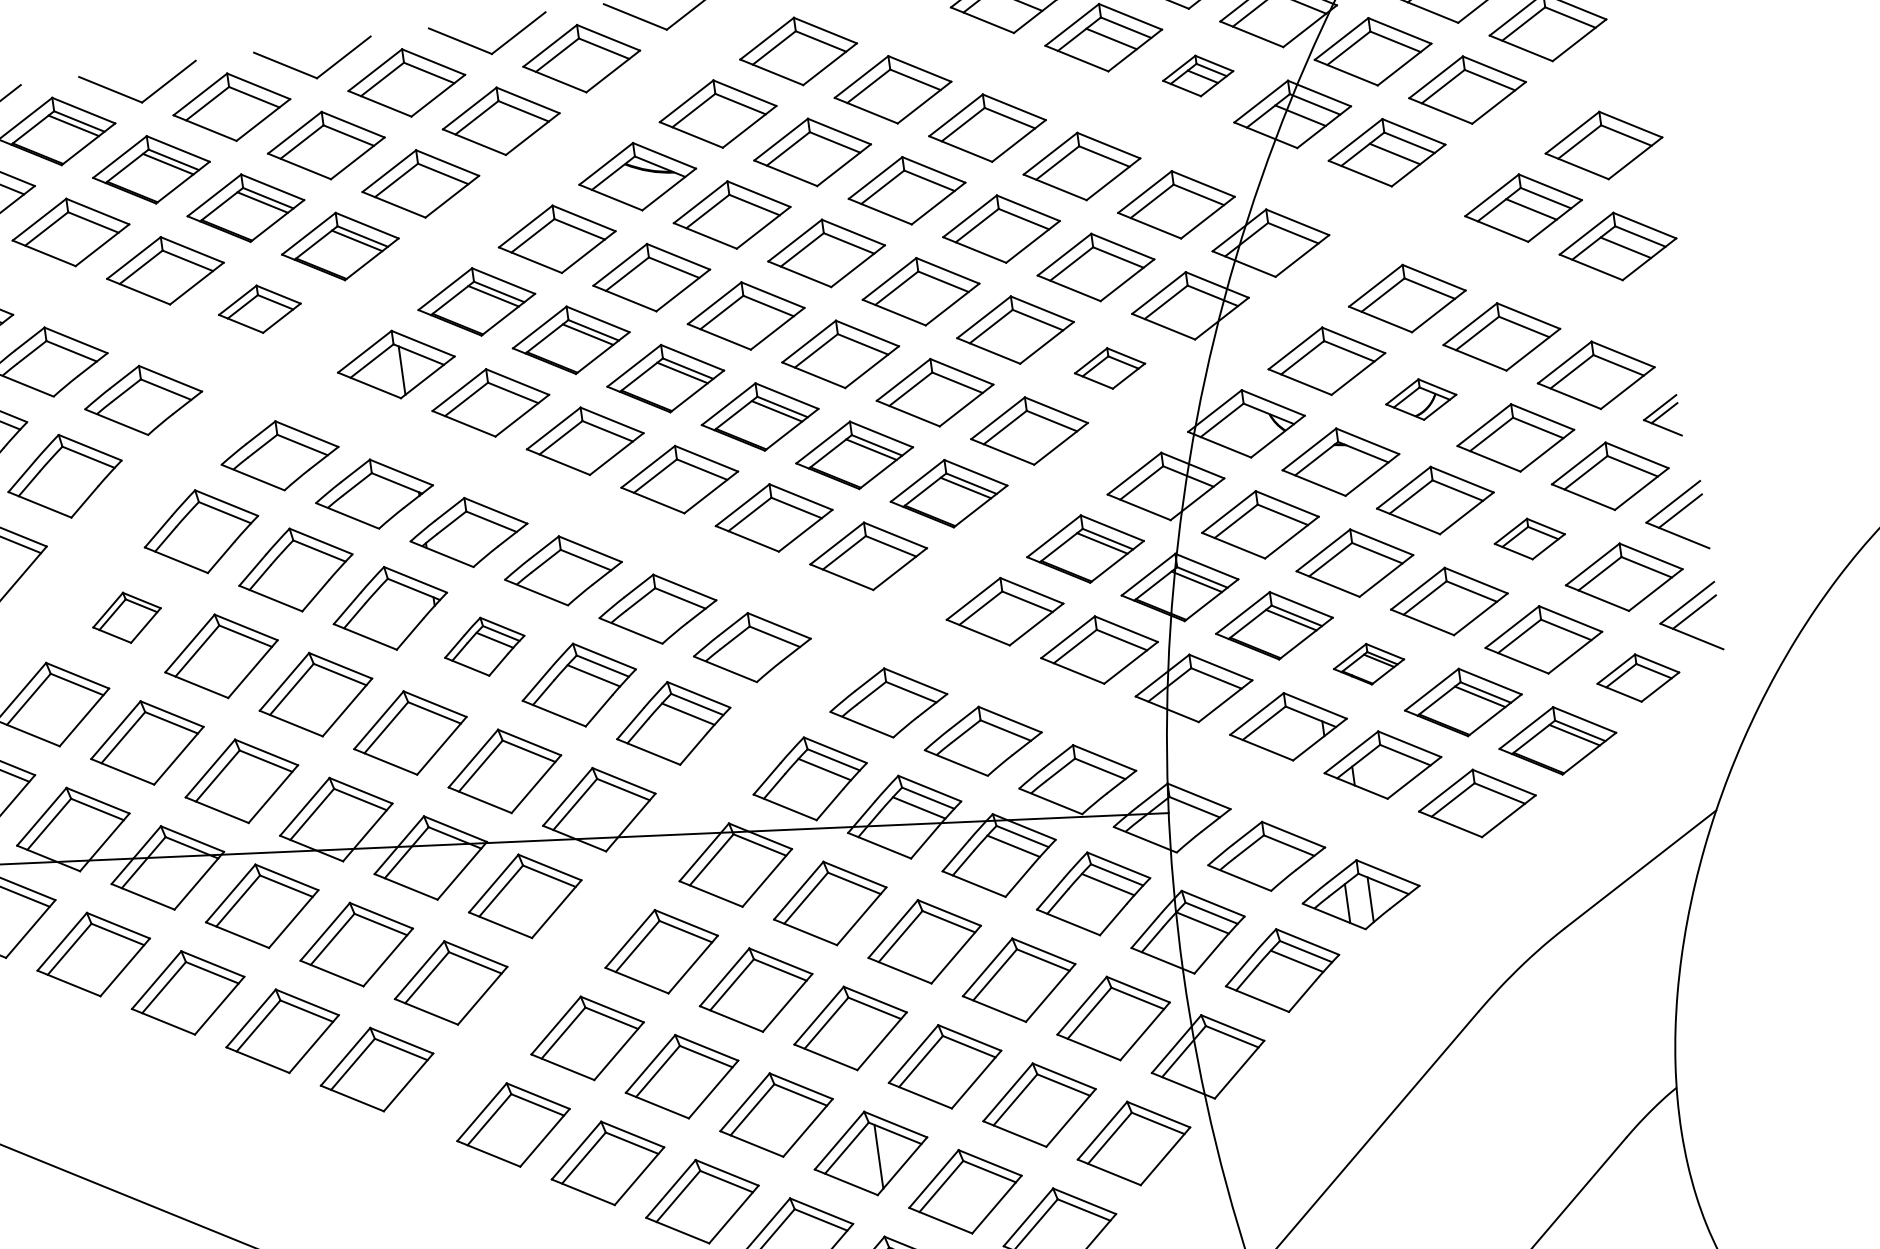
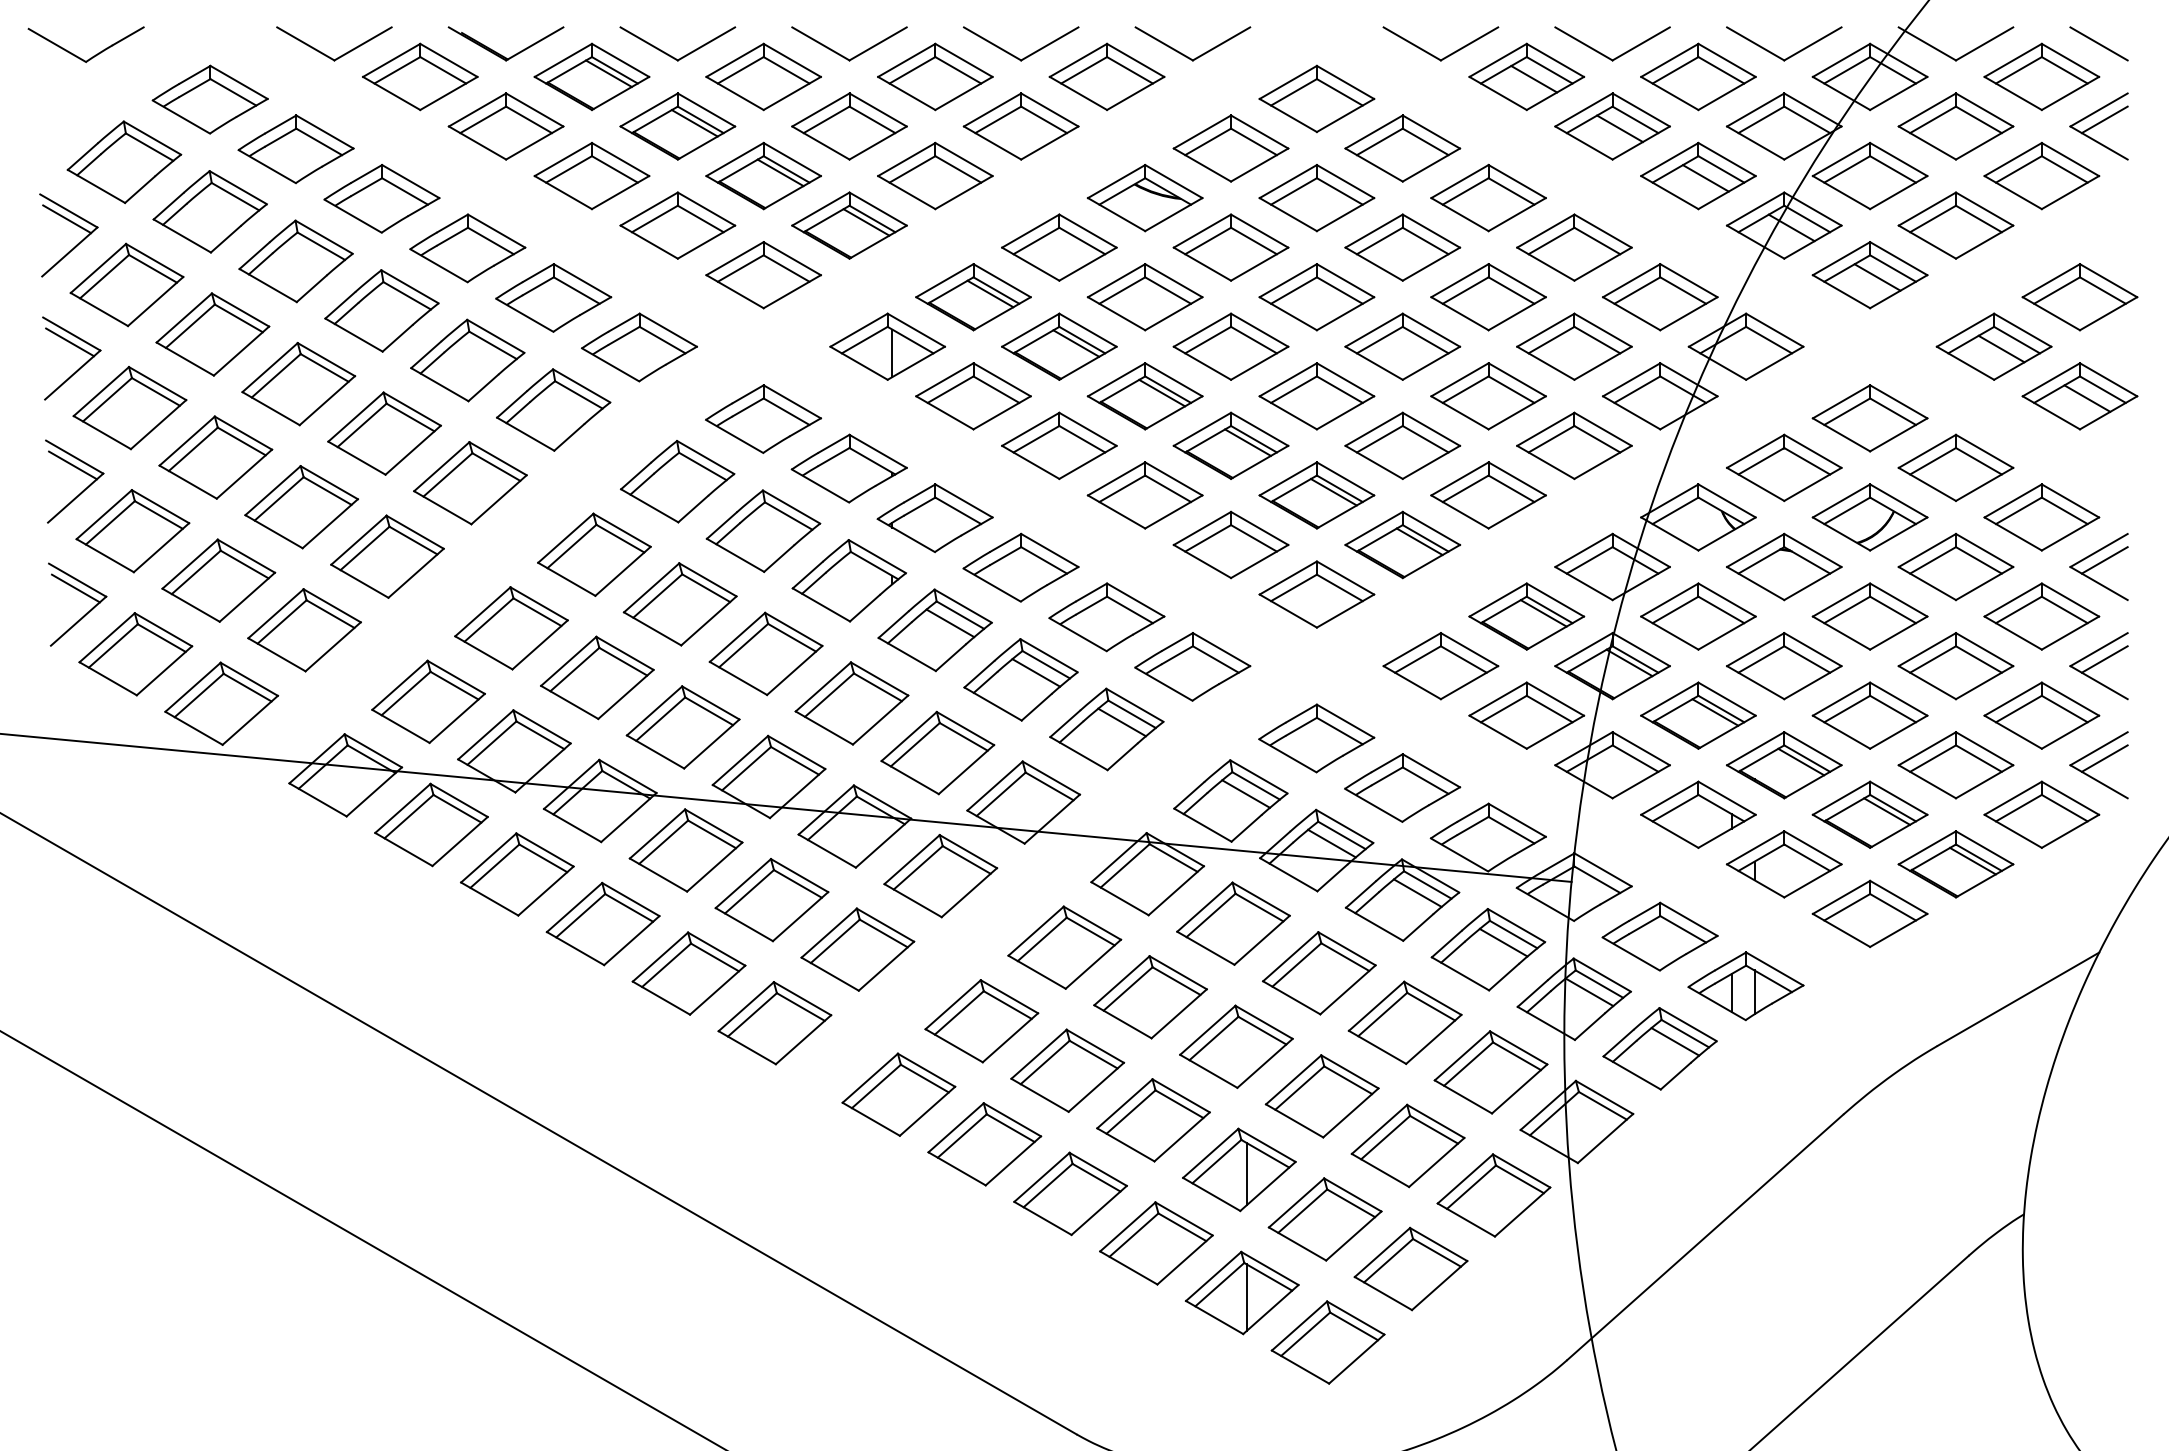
part: (1198, 75) -> (1698, 175), size x1.67
part: (259, 309) -> (763, 275), size x1.43
part: (1110, 368) -> (1574, 445), size x1.67
part: (1420, 399) -> (1869, 517), size x1.67
part: (1660, 417) -> (2098, 566), size x1.67
part: (1529, 539) -> (1955, 666), size x1.67
part: (127, 617) -> (594, 554), size x1.67
part: (484, 647) -> (934, 630), size x1.43
part: (1369, 664) -> (1784, 765), size x1.67
part: (1637, 677) -> (2041, 814), size x1.43

